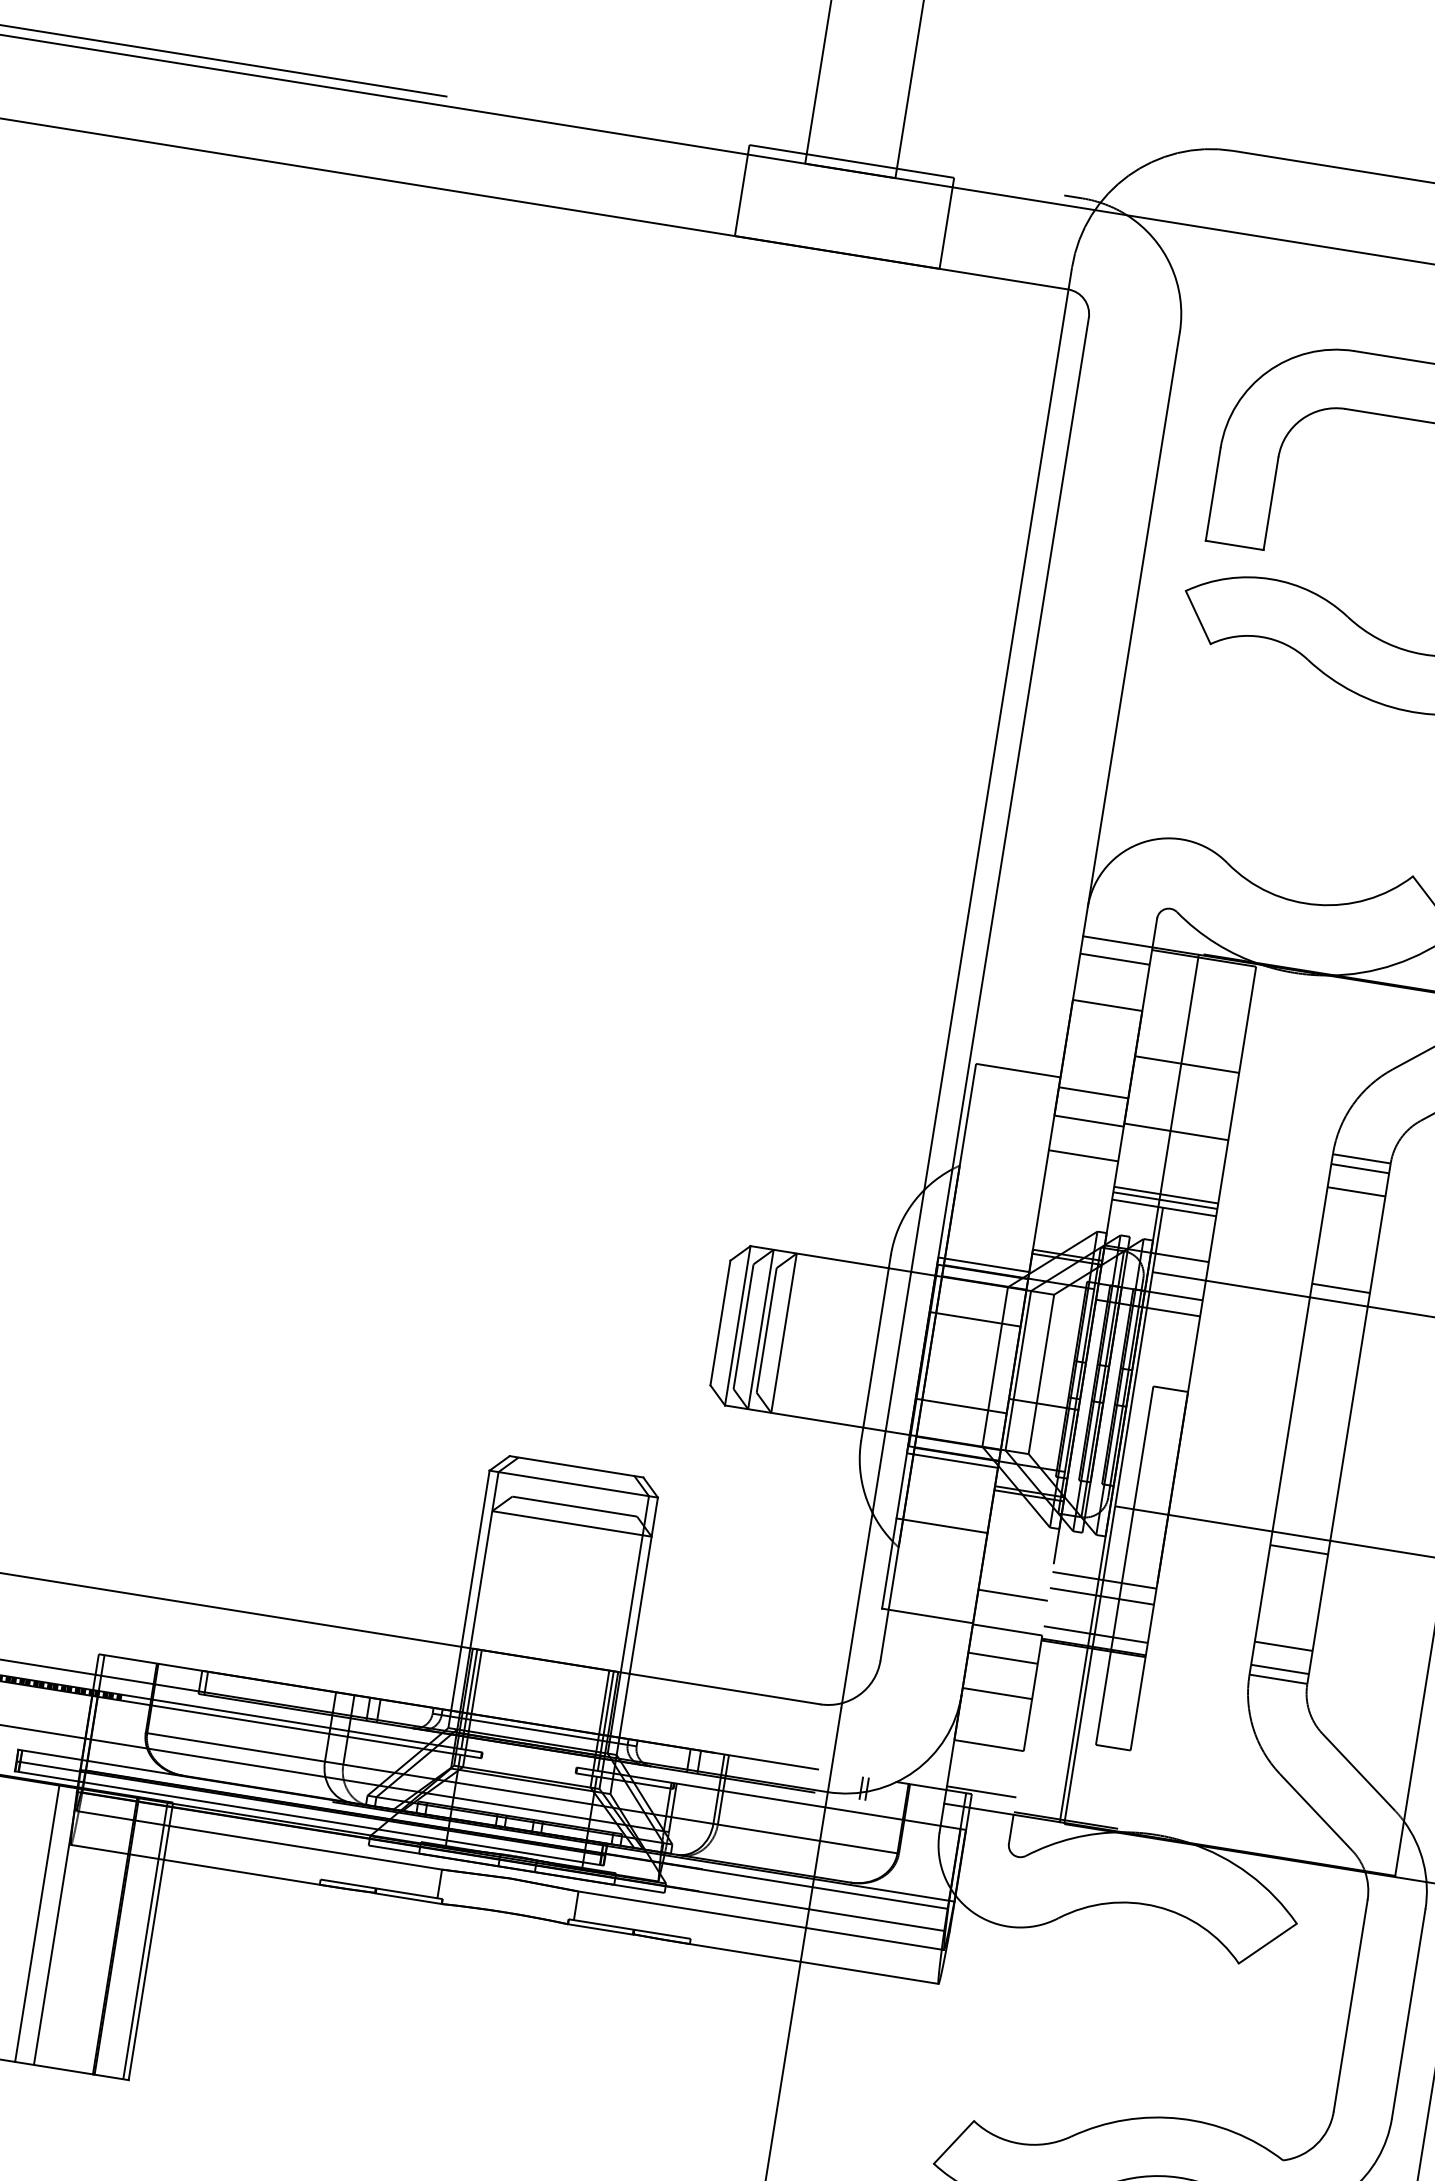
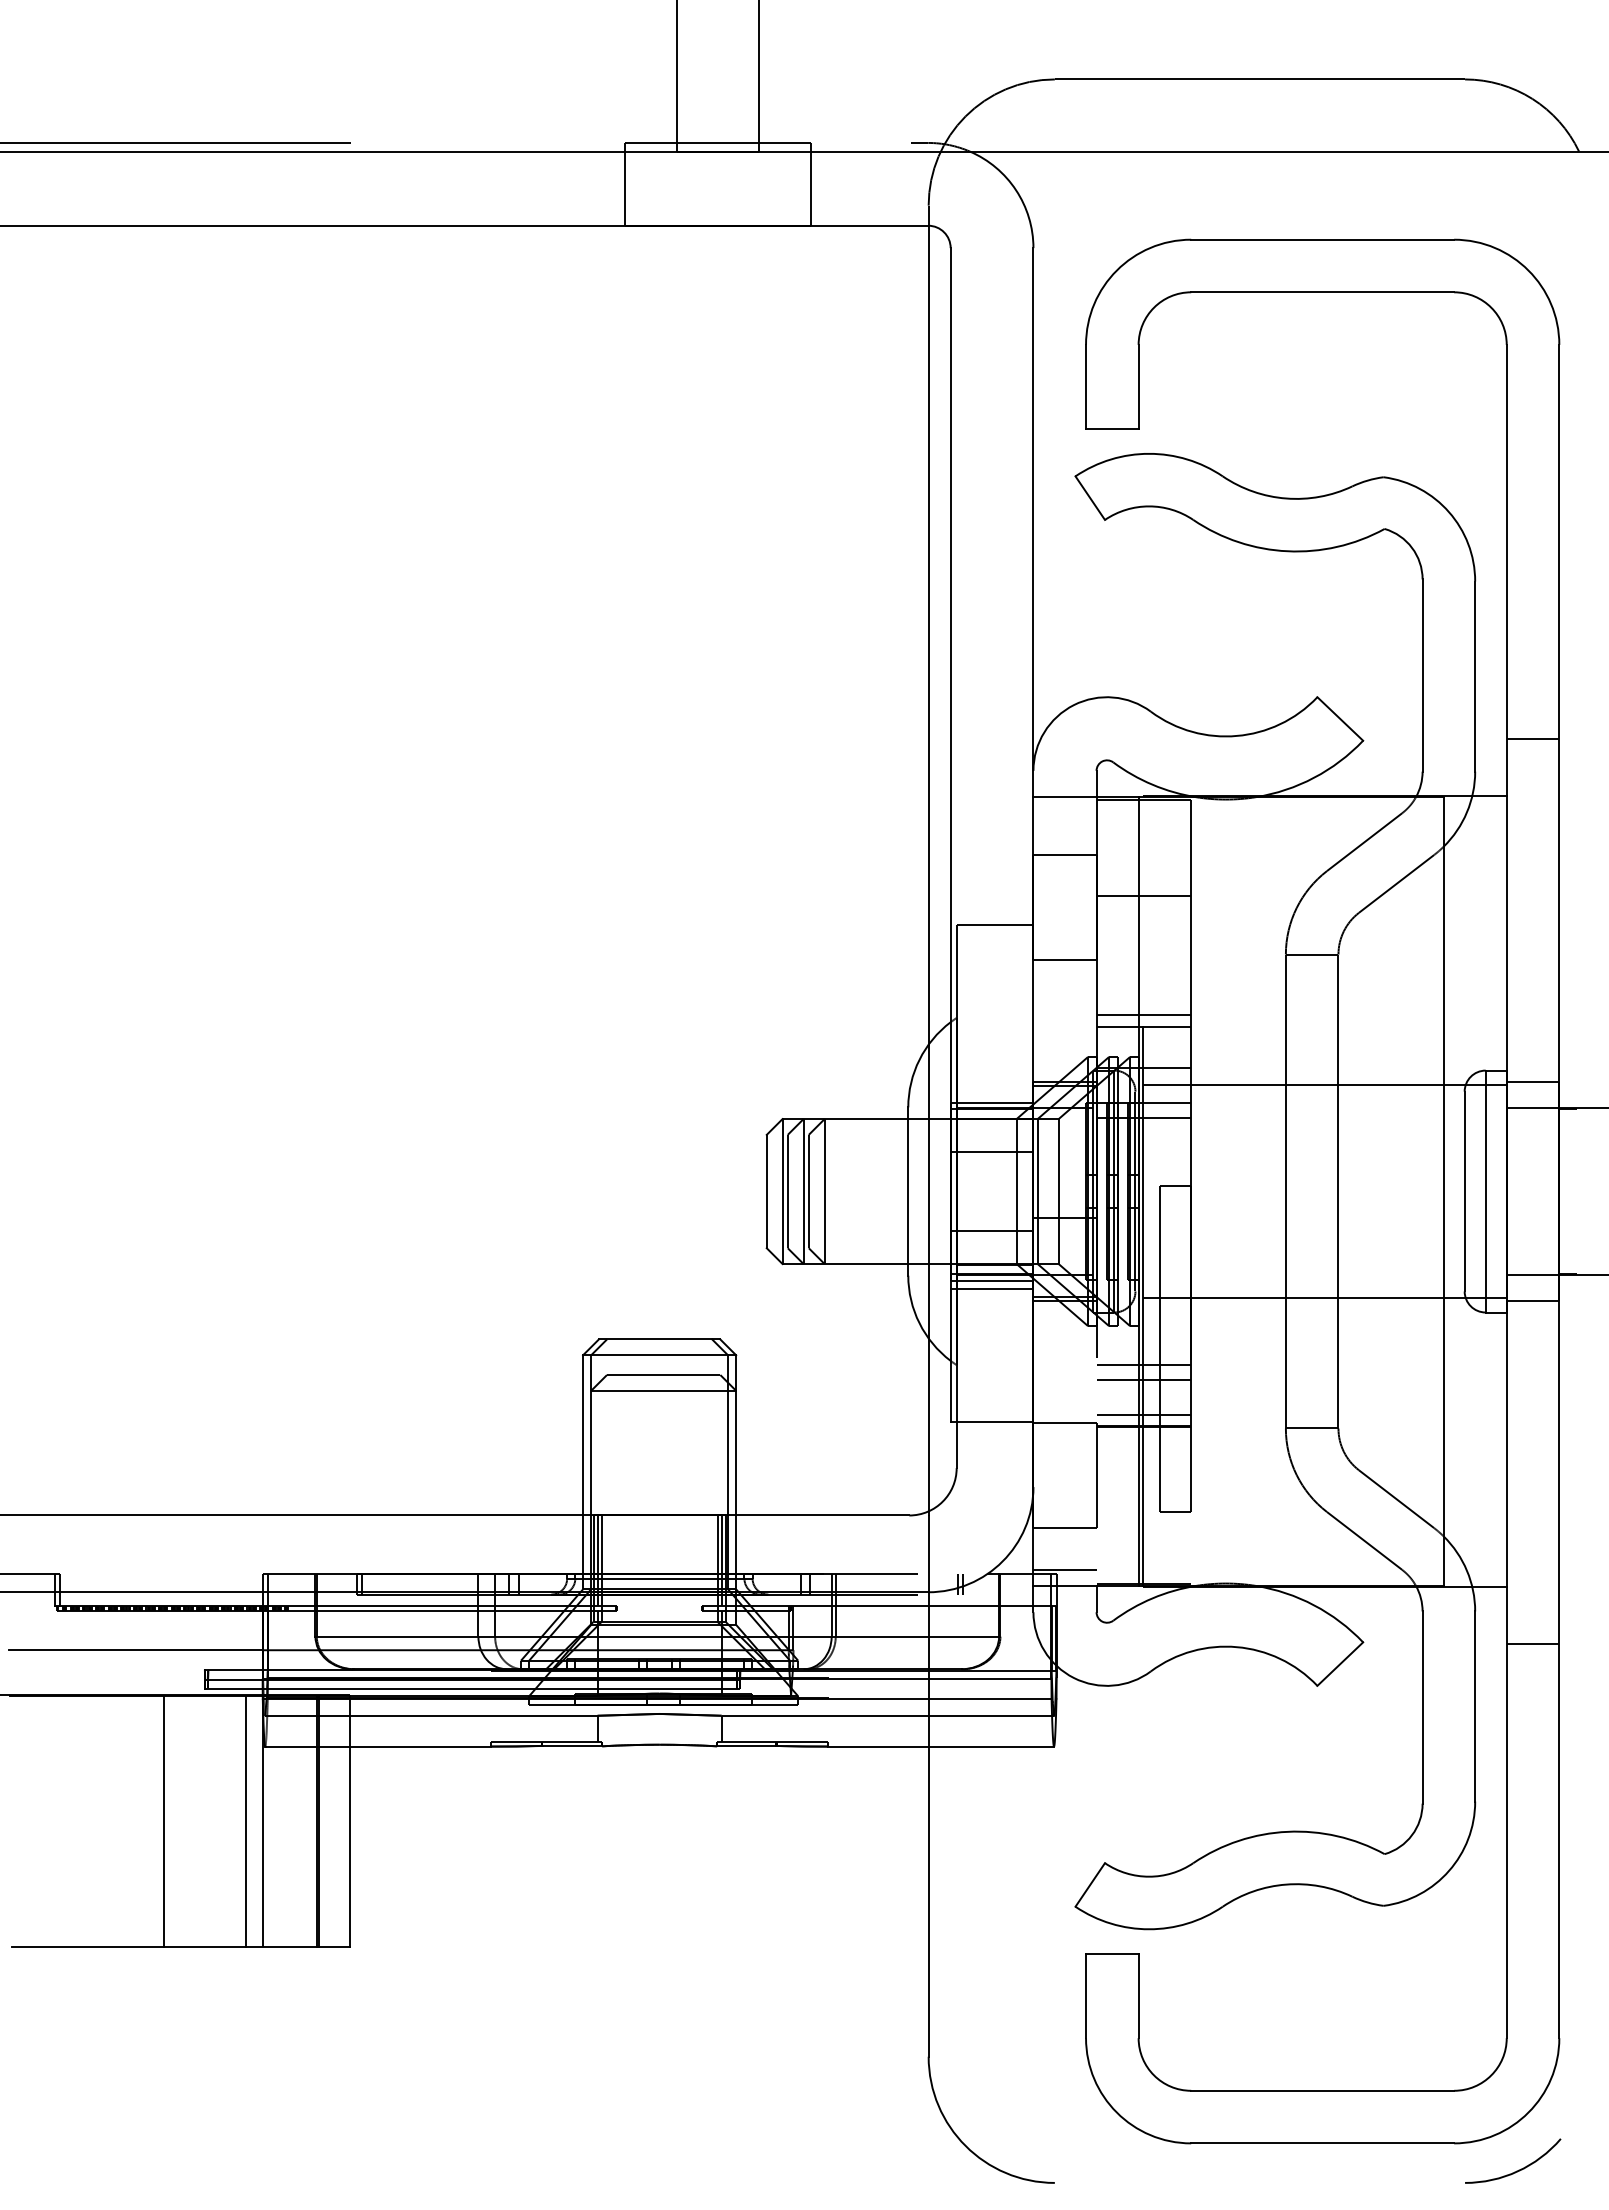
line: (1114, 958) -> (1064, 812), removed
line: (1093, 1092) -> (1064, 934), removed
line: (1175, 1131) -> (1143, 957), removed
line: (1083, 1155) -> (1064, 991), removed
line: (1359, 1168) -> (1311, 963), removed
line: (1355, 1191) -> (1311, 984), removed
line: (1164, 1200) -> (1143, 1019), removed
line: (1340, 1288) -> (1311, 1072), removed
line: (941, 1525) -> (991, 1288), moved
line: (1298, 1549) -> (1311, 1310), removed
line: (1012, 1595) -> (1064, 1391), removed
line: (1282, 1646) -> (1311, 1398), removed
line: (1002, 1657) -> (1064, 1448), removed
line: (1279, 1669) -> (1311, 1419), removed
line: (996, 1693) -> (1064, 1480), removed
line: (145, 1940) -> (344, 1820), removed

